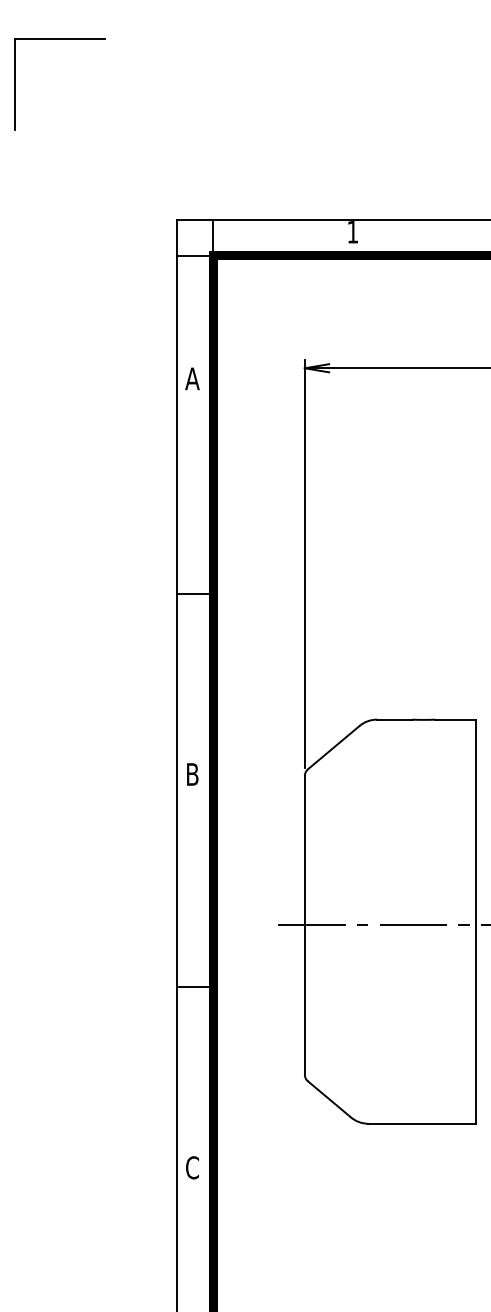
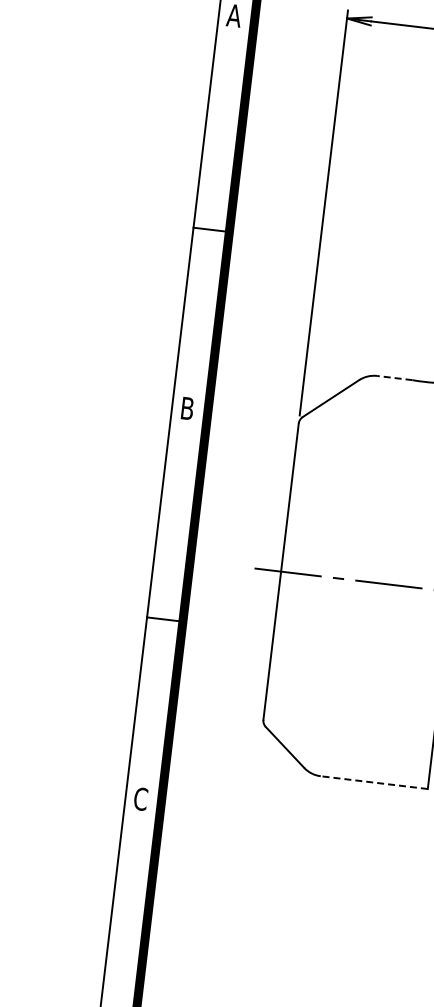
line: (394, 719) -> (394, 377), solid -> dashed
line: (422, 1123) -> (374, 782), solid -> dashed

